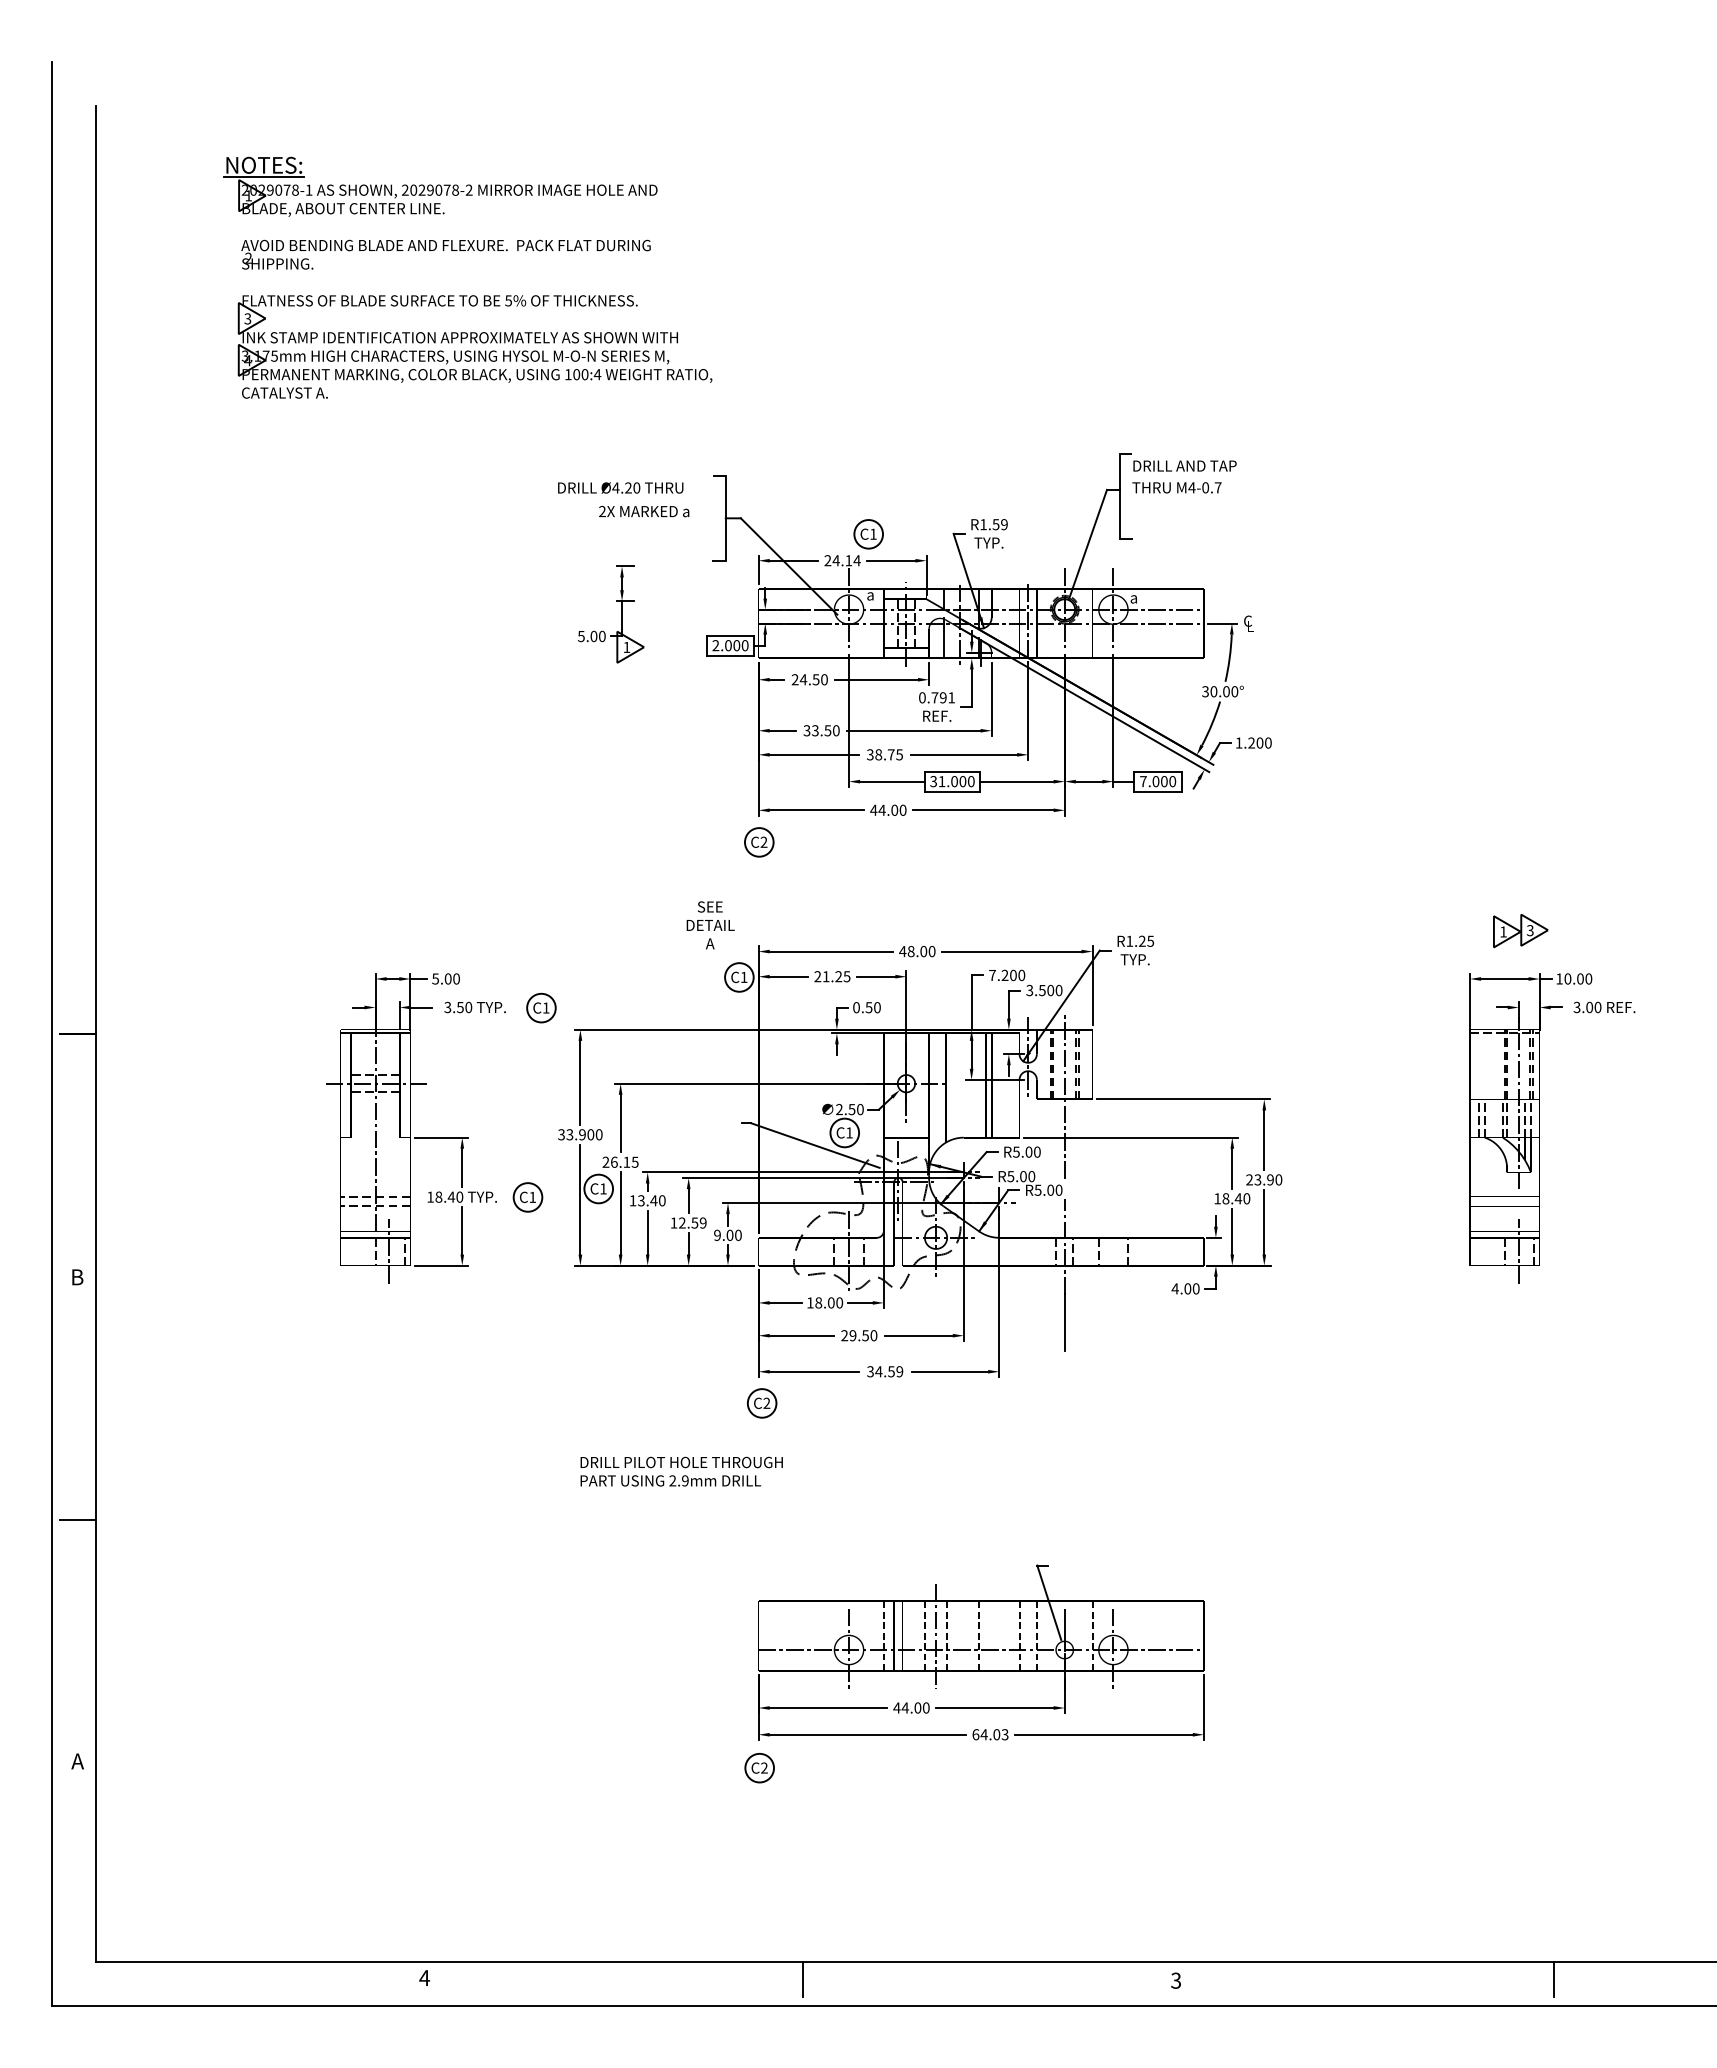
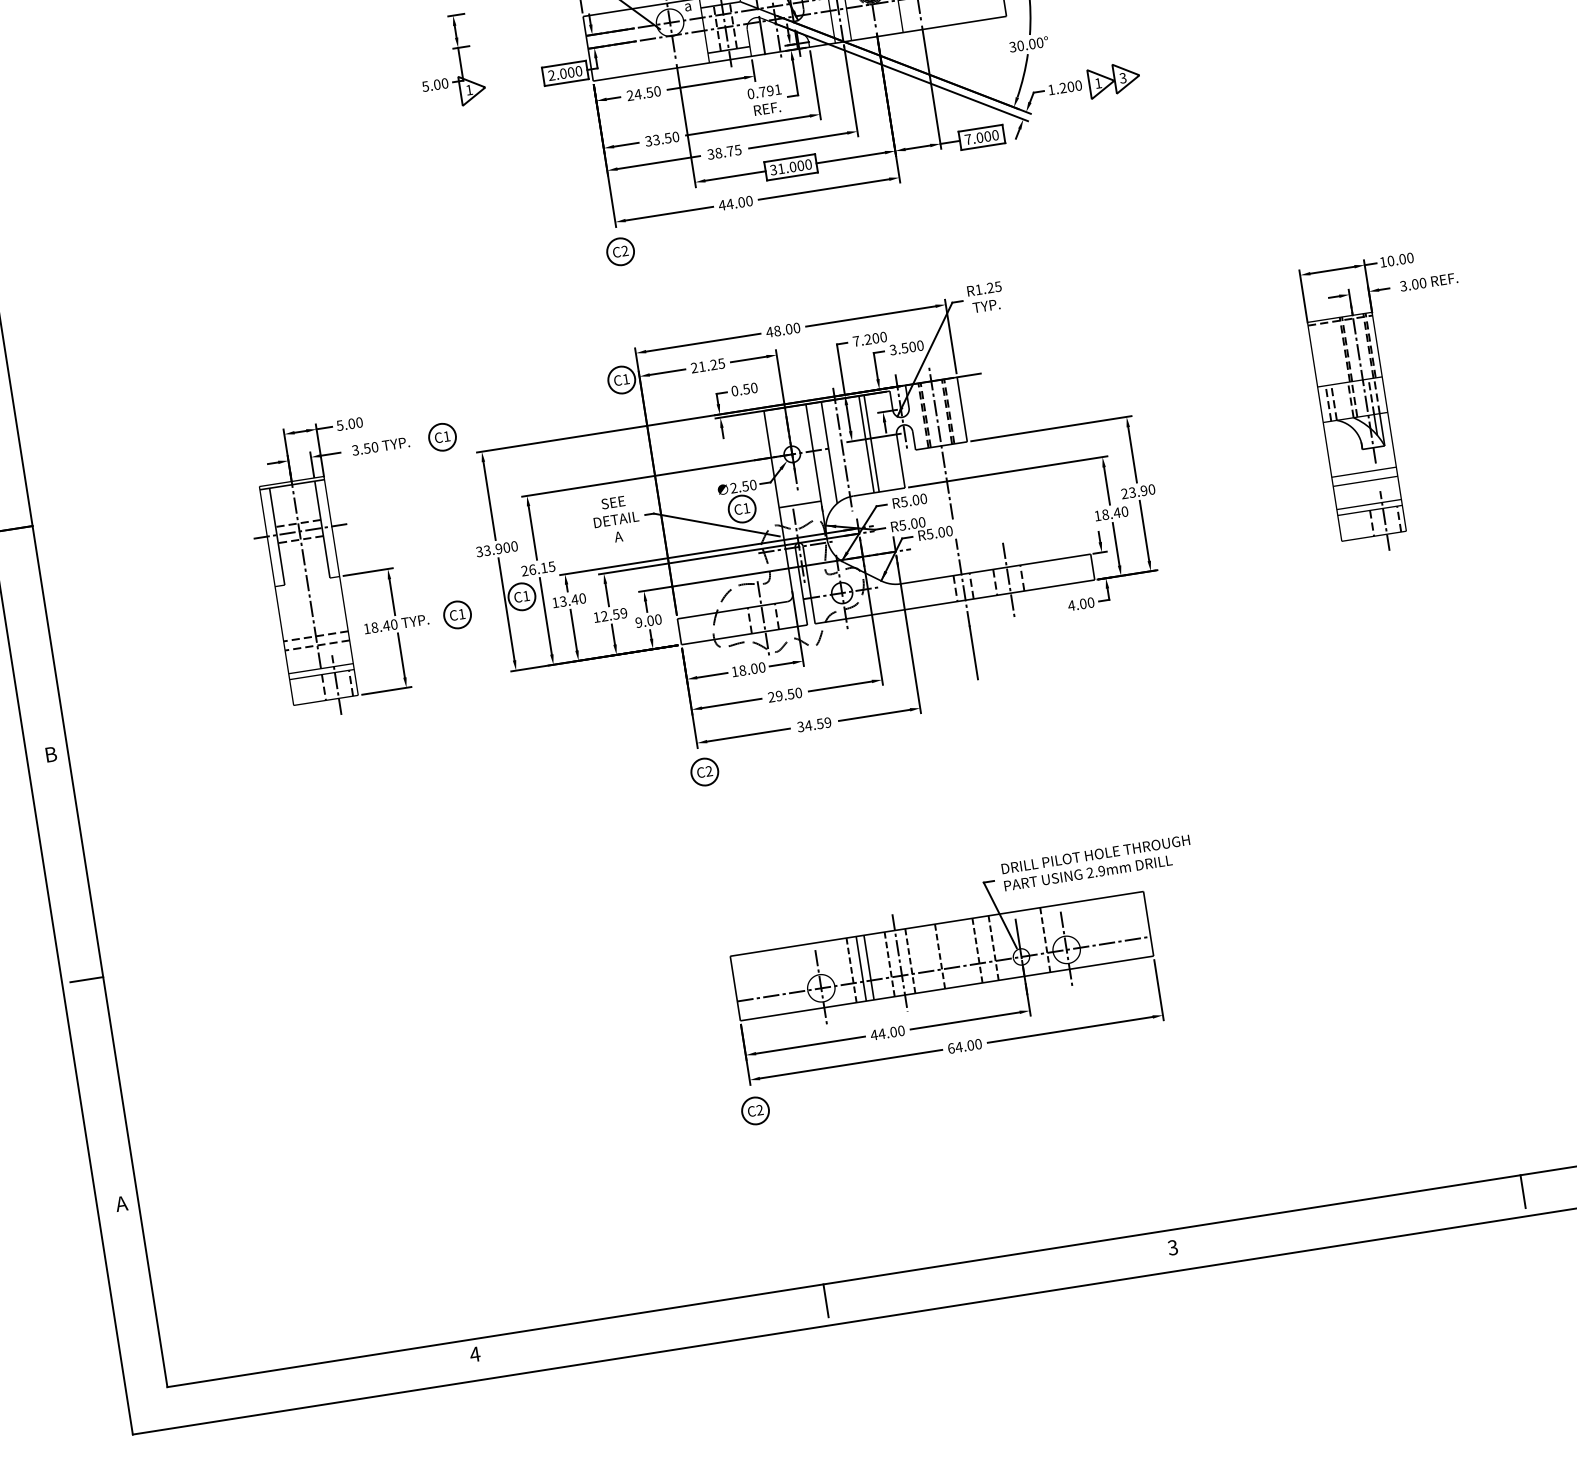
text: (710, 925) -> (616, 519), moved
part: (1520, 931) -> (1114, 80), moved
line: (1105, 1029) -> (969, 375), added
line: (960, 1086) -> (842, 449), added
line: (1113, 1252) -> (1008, 580), added
text: (681, 1471) -> (1096, 862), moved
text: (1004, 1734) -> (977, 1044), 64.03 -> 64.00

